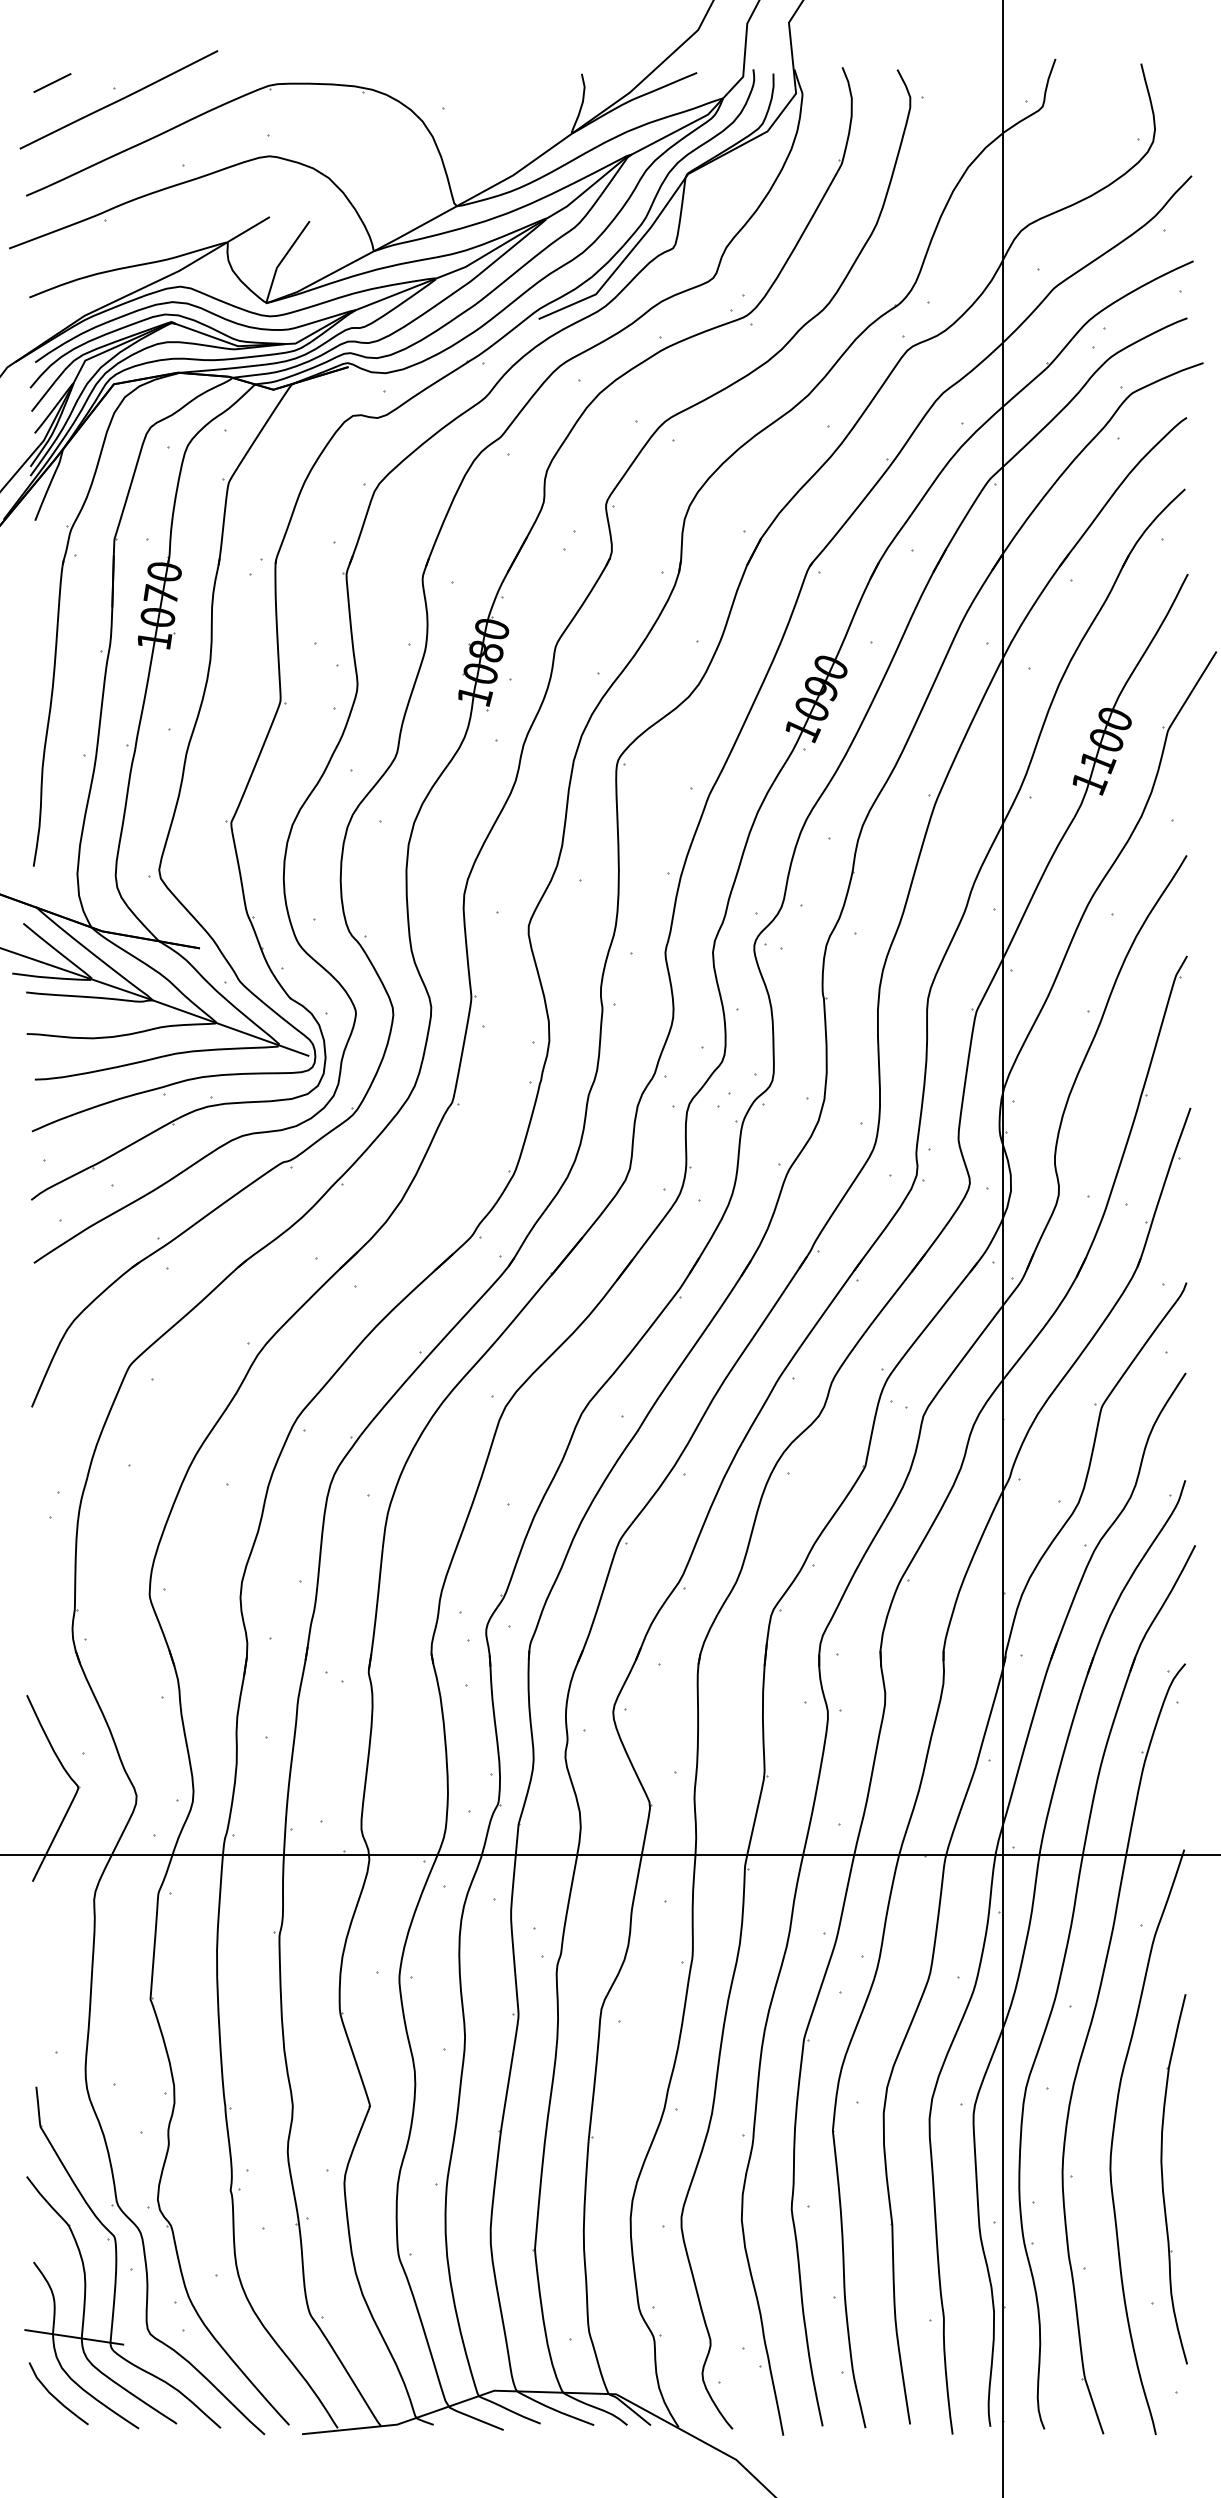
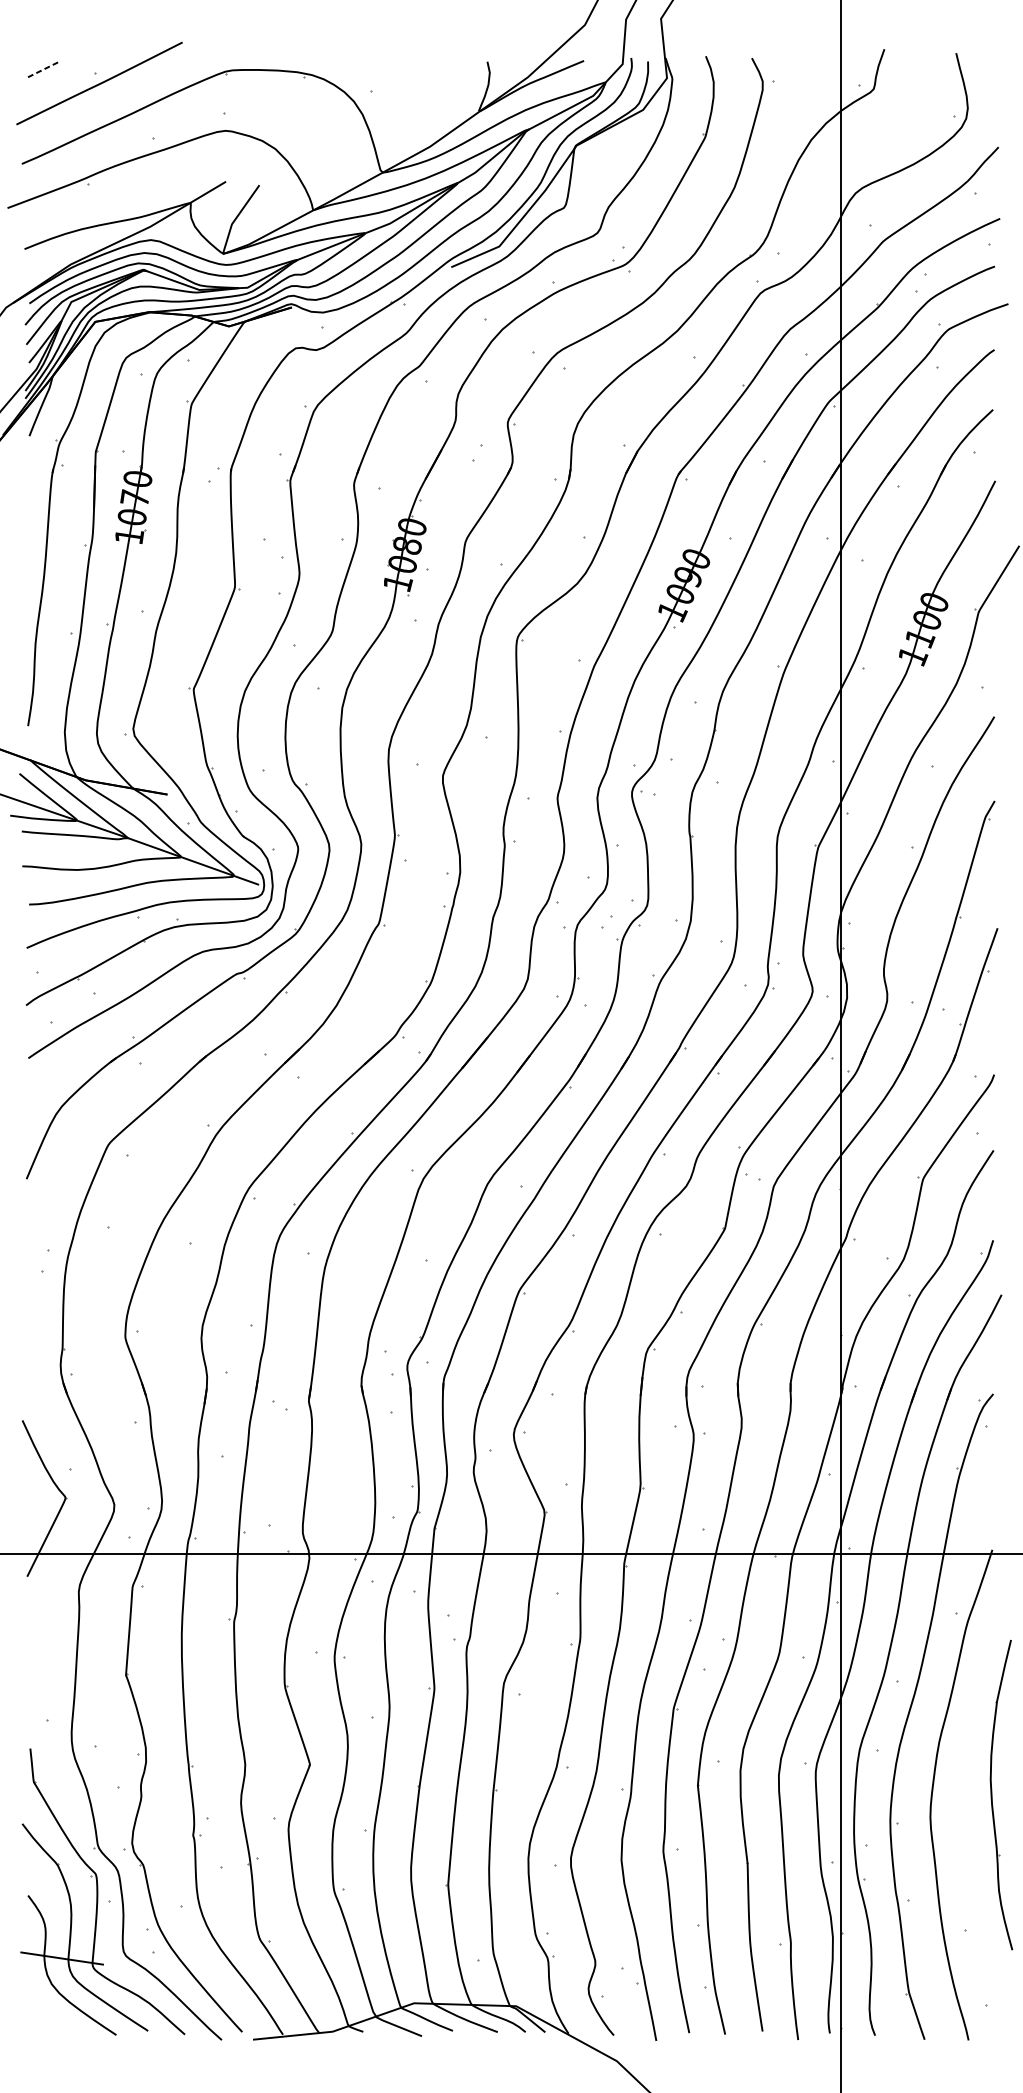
line: (52, 82) -> (43, 68), solid -> dashed
part: (1163, 2179) -> (992, 1795), moved
curve: (55, 2396) -> (46, 2008), removed

